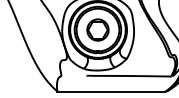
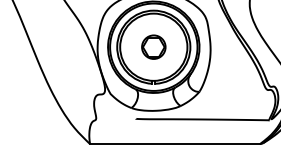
part: (97, 29) -> (153, 46), size x0.7

